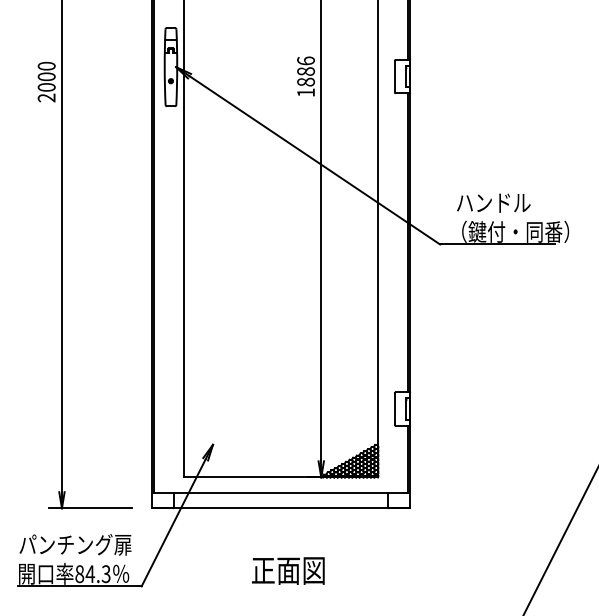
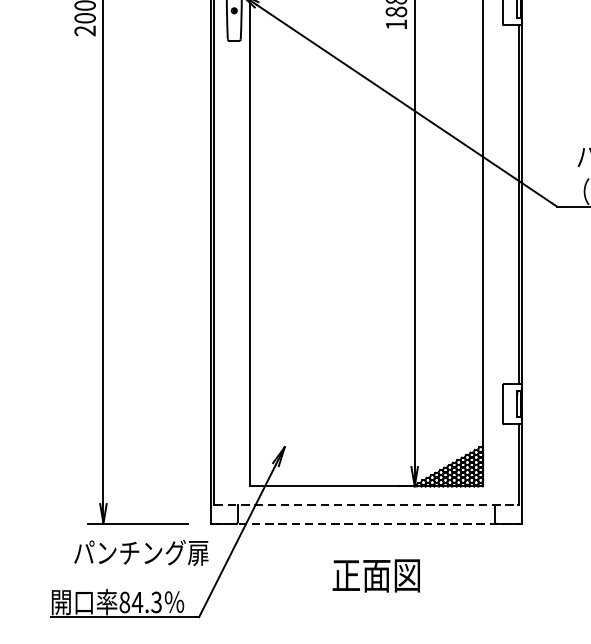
line: (281, 493) -> (366, 505), solid -> dashed
line: (281, 508) -> (366, 523), solid -> dashed
text: (75, 544) -> (141, 552), moved
text: (288, 570) -> (376, 575), moved

